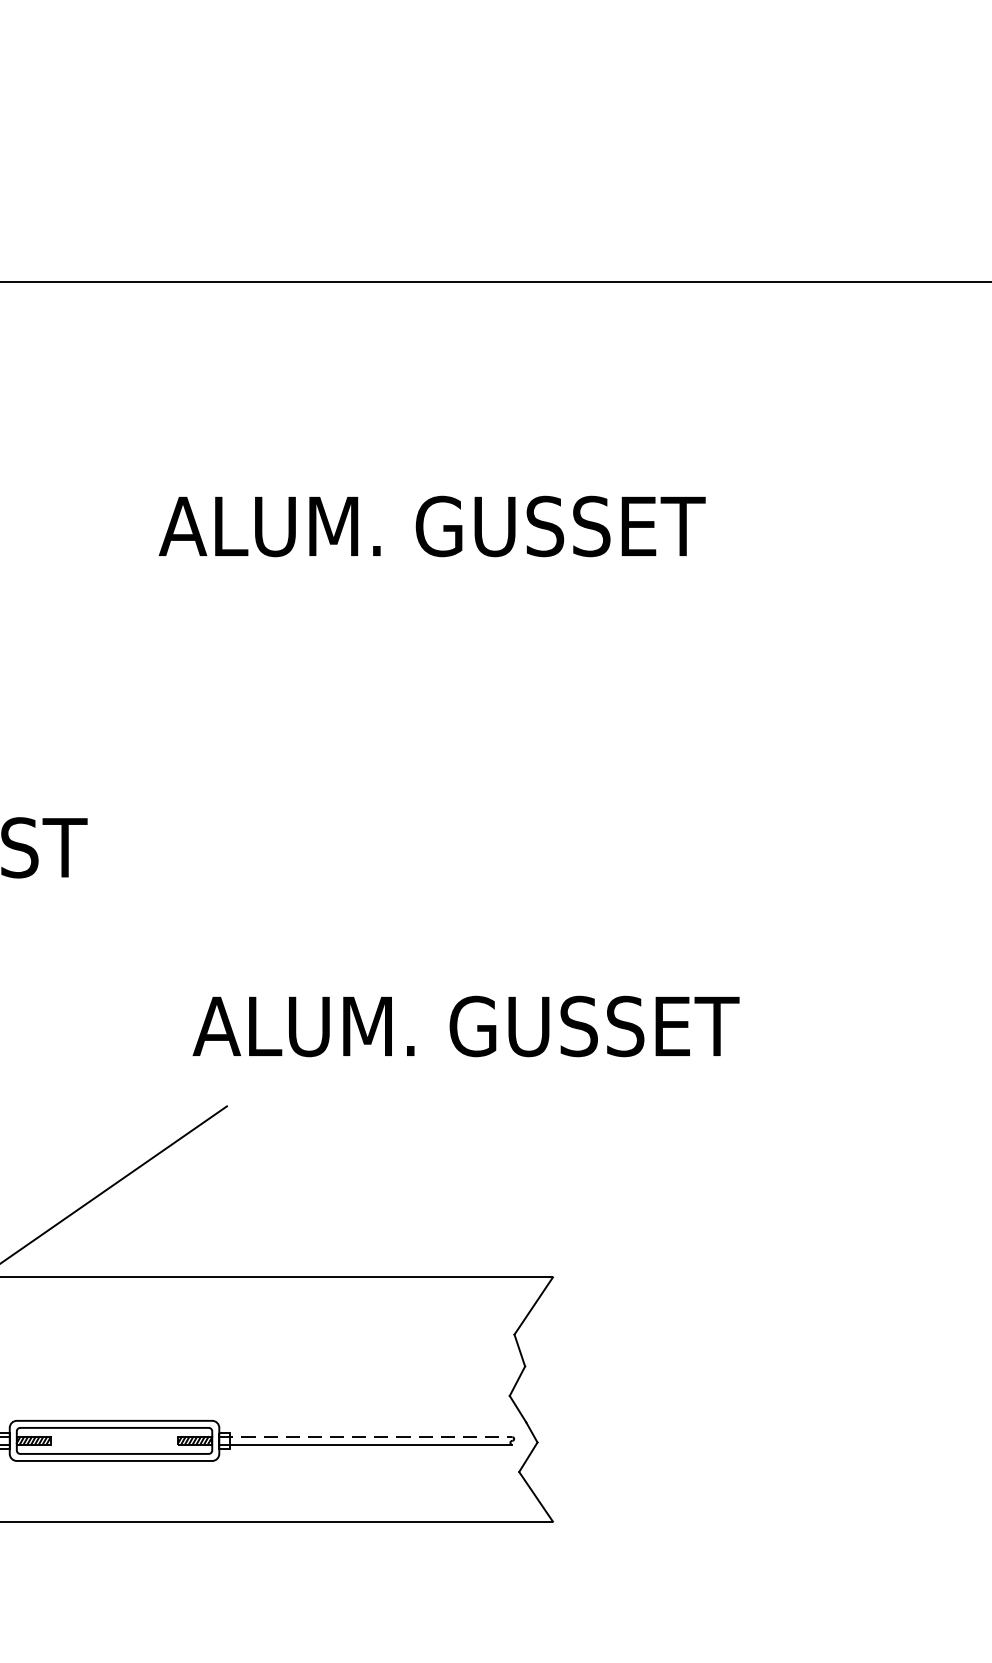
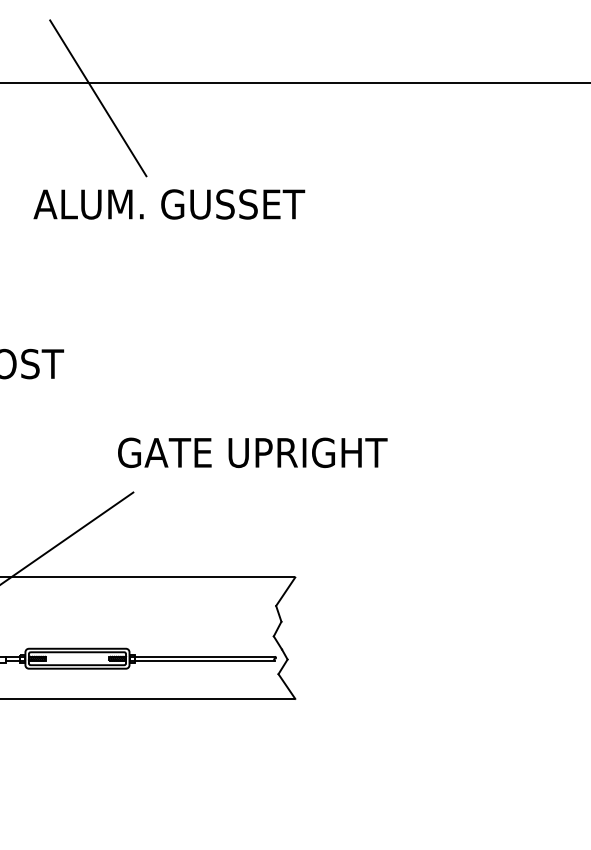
line: (156, 313) -> (98, 98), added
text: (432, 526) -> (169, 204), moved
text: (464, 1025) -> (251, 452), ALUM. GUSSET -> GATE UPRIGHT
line: (366, 1436) -> (202, 656), dashed -> solid

